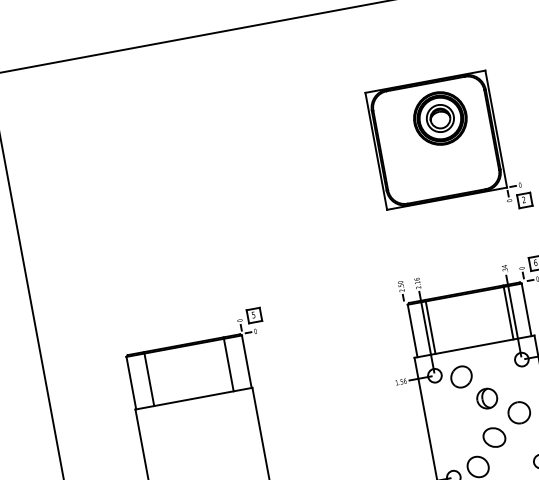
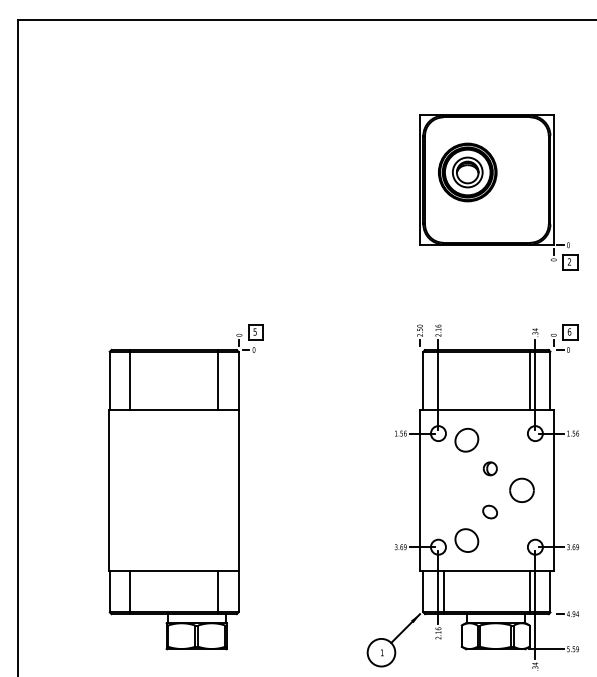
part: (440, 118) -> (467, 172), moved
line: (430, 327) -> (443, 380), removed
part: (487, 398) -> (490, 468), size x0.6
part: (493, 437) -> (489, 511), size x0.6

